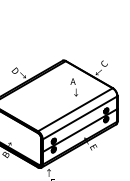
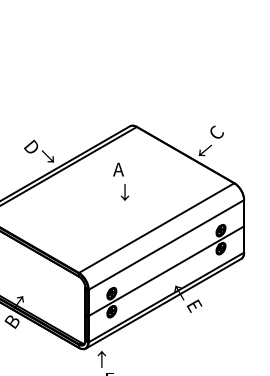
text: (73, 87) -> (119, 181), moved

